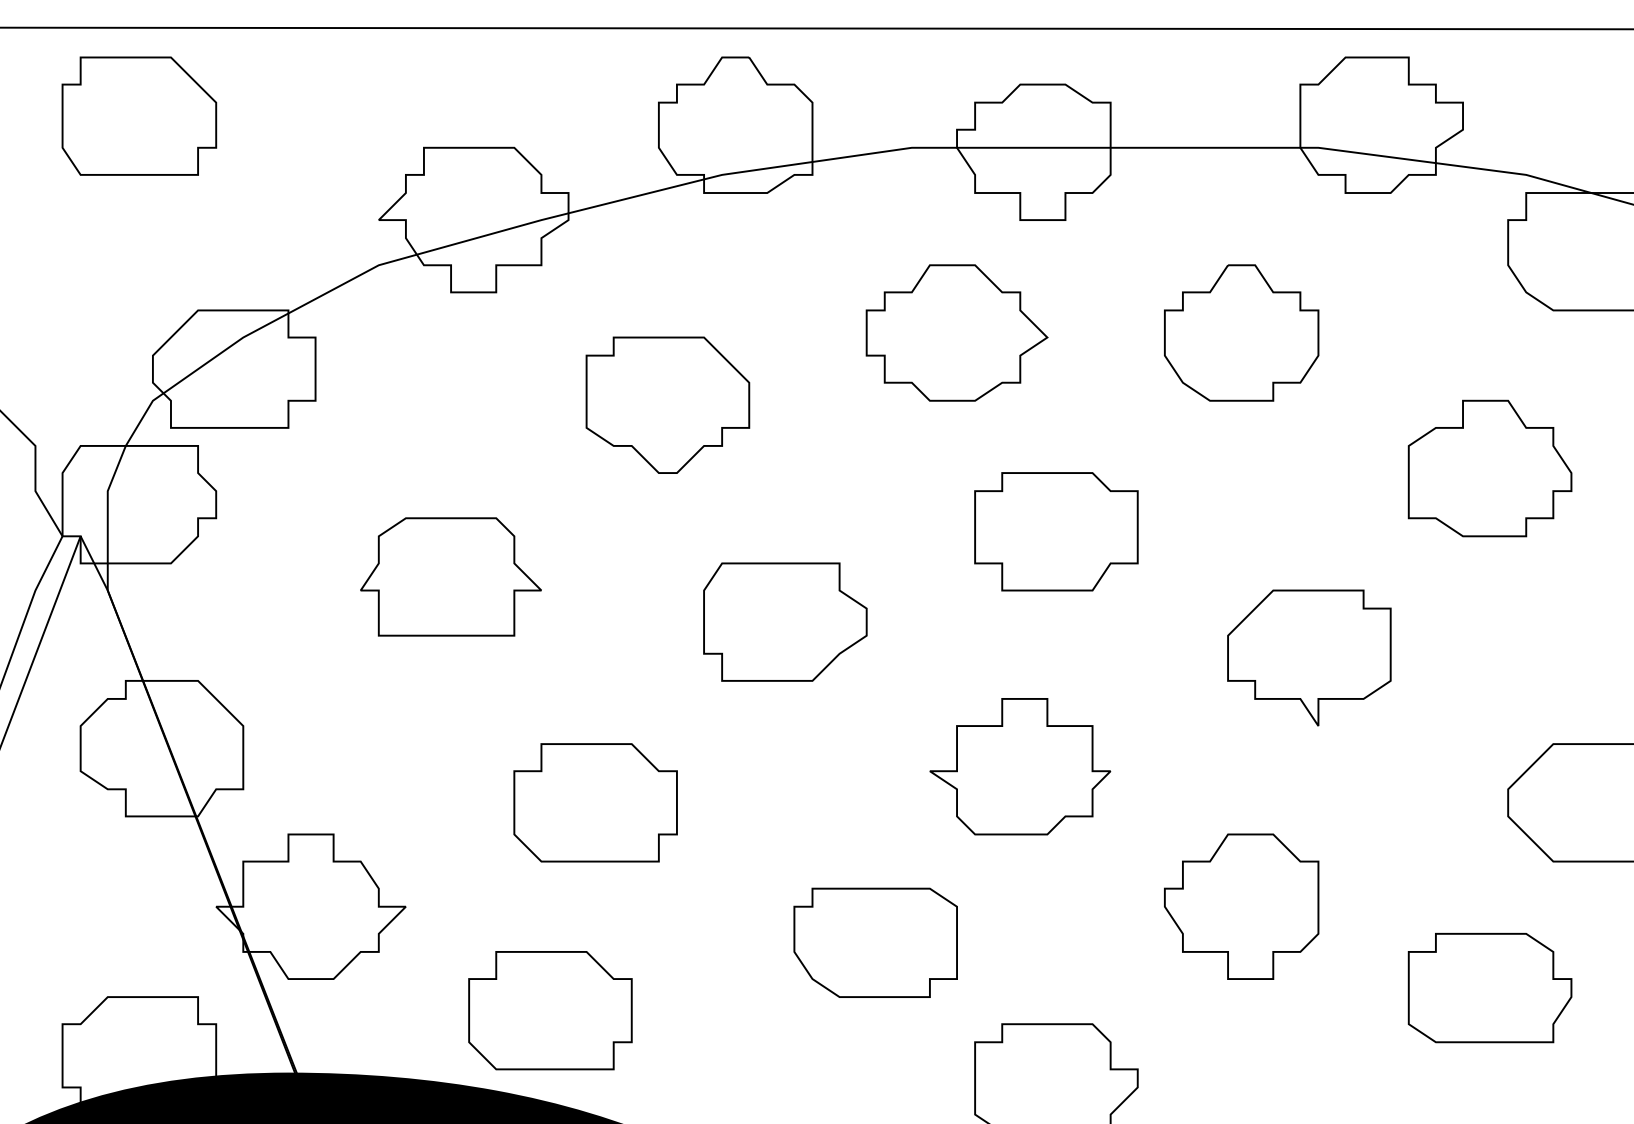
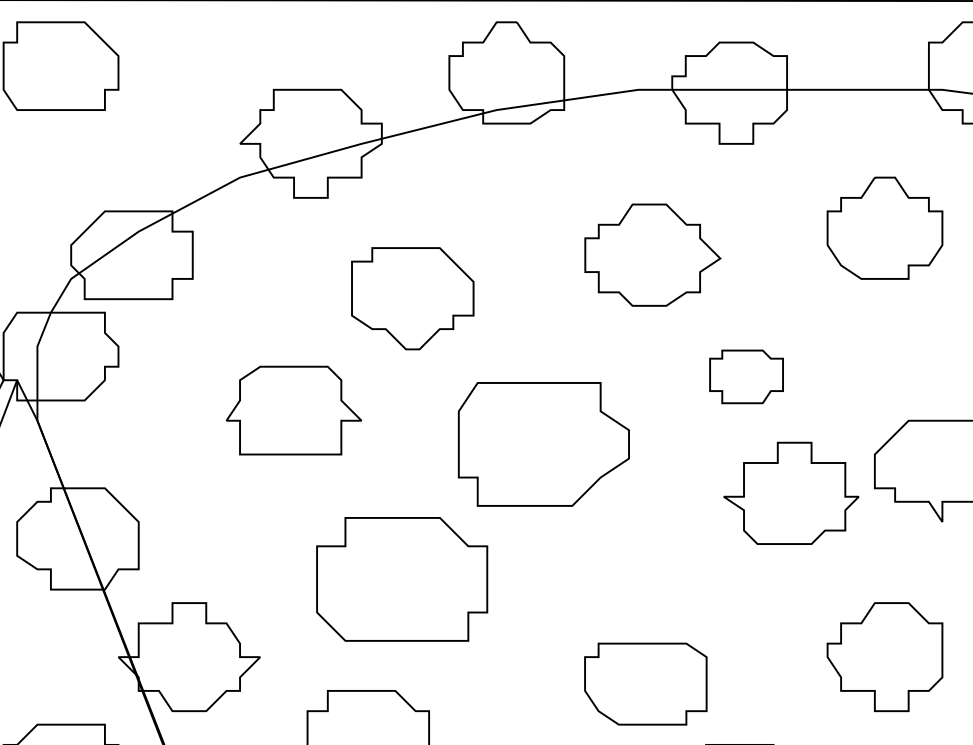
part: (956, 332) -> (652, 254), moved
part: (667, 404) -> (412, 298), moved
part: (1056, 531) -> (746, 376), size x0.6
part: (785, 621) -> (544, 443), size x1.4
part: (1020, 766) -> (791, 493), moved
part: (595, 802) -> (402, 579), size x1.4
part: (875, 942) -> (645, 683), moved

